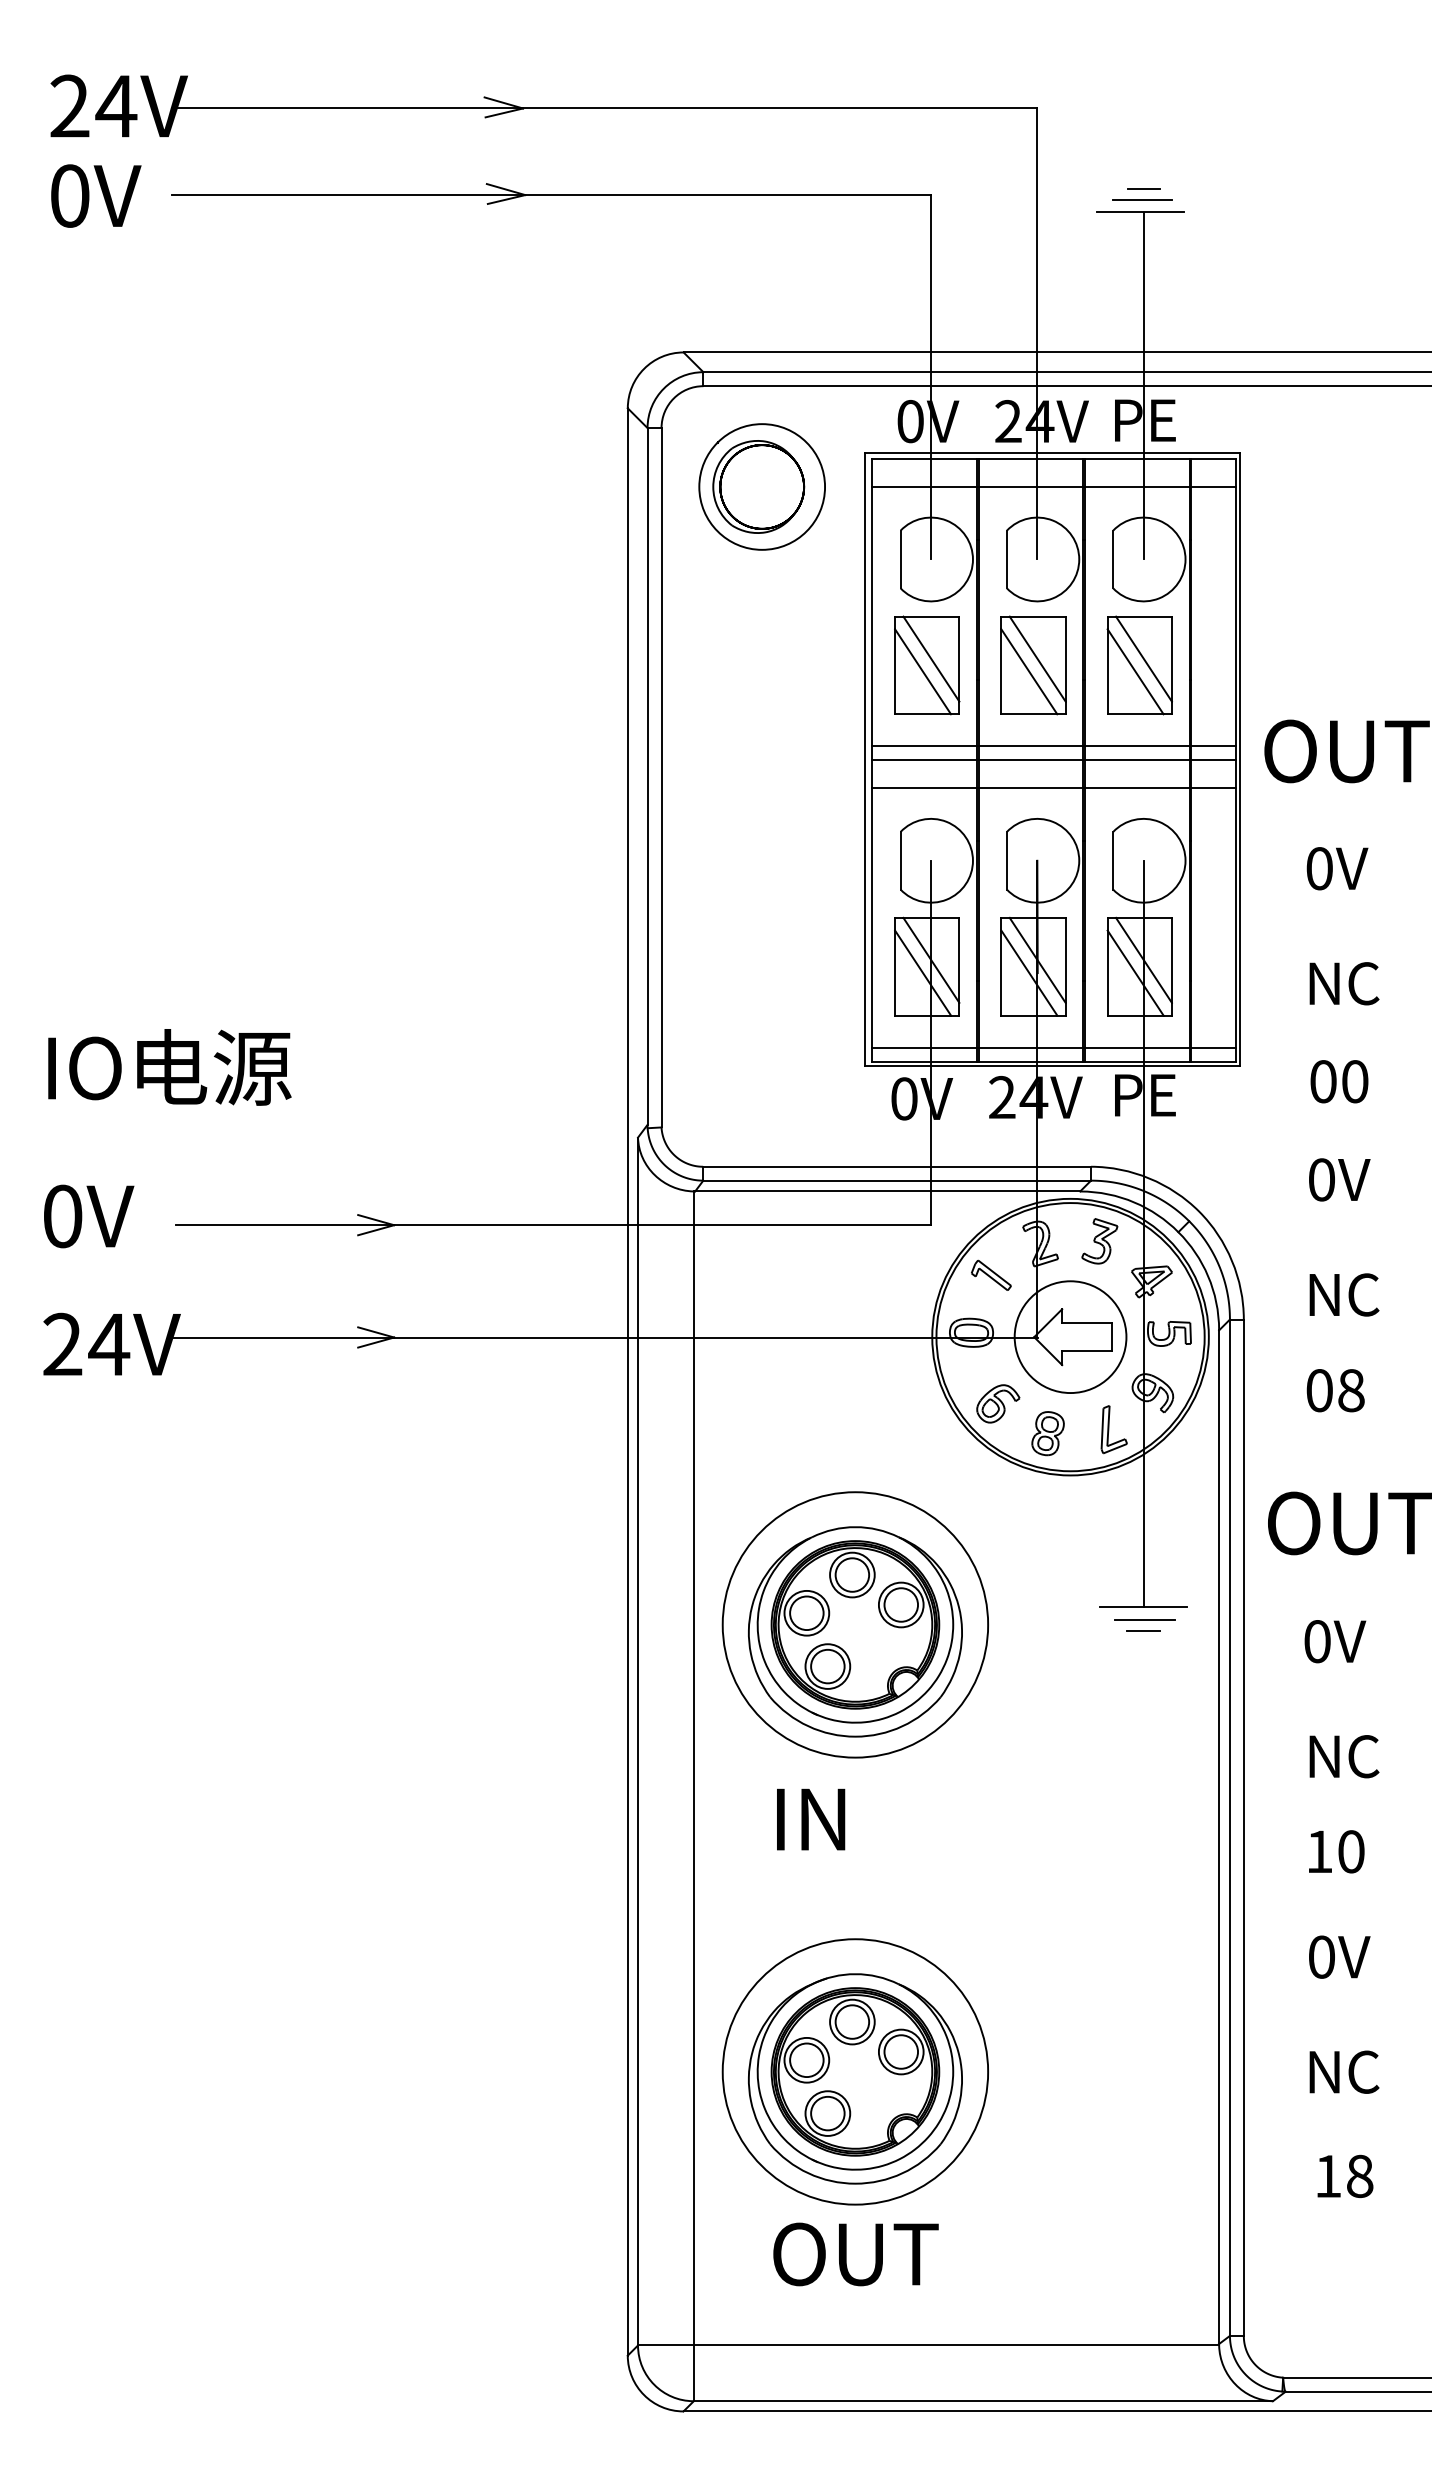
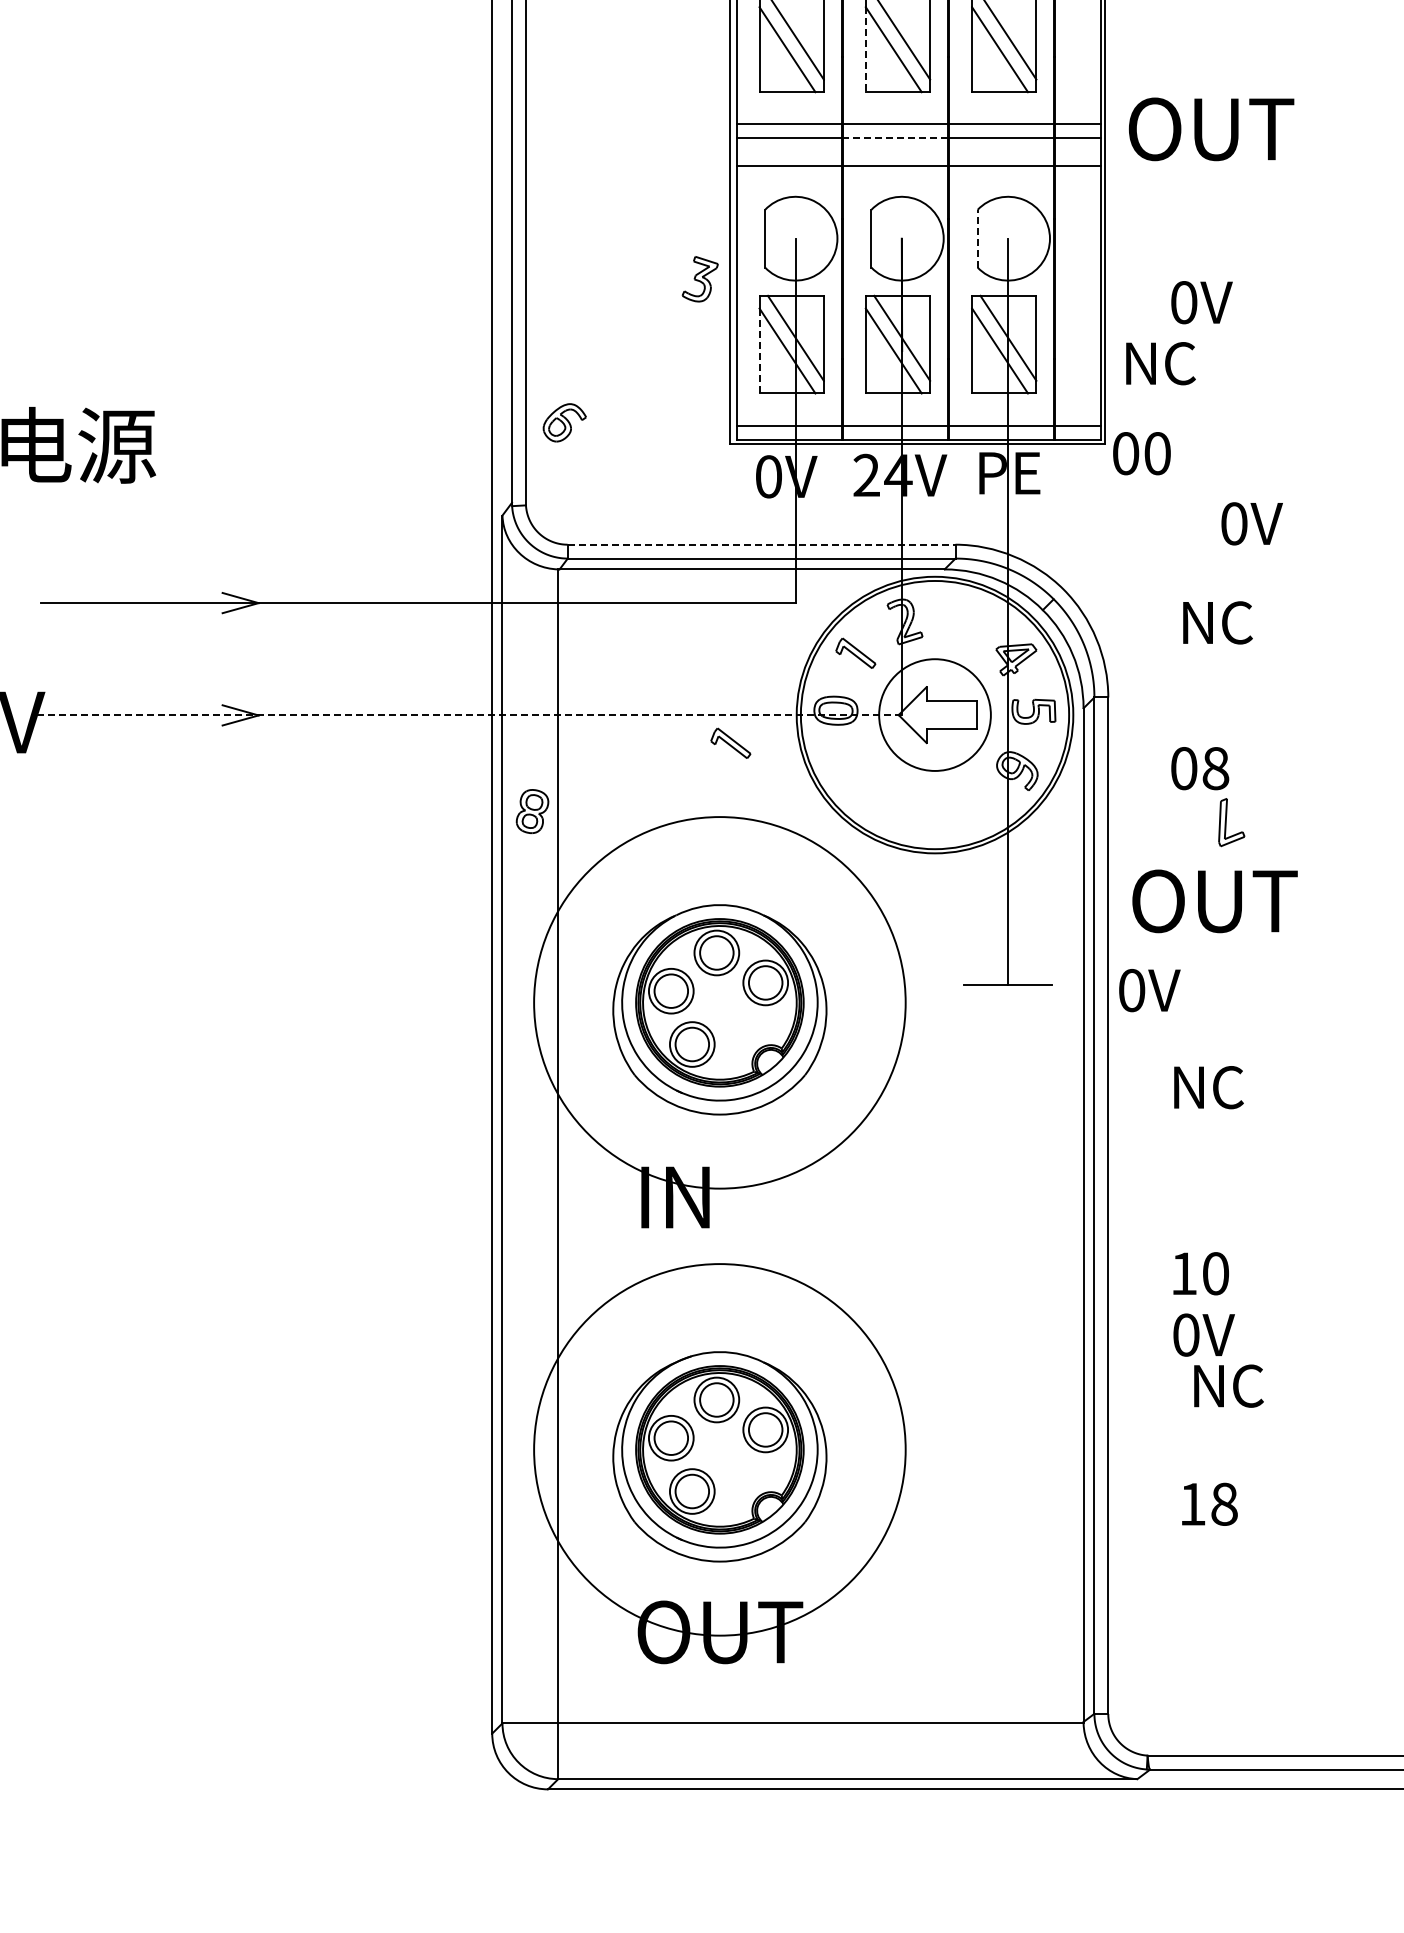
line: (1001, 672) -> (865, 50), solid -> dashed
line: (1030, 760) -> (894, 138), solid -> dashed
line: (1113, 860) -> (977, 238), solid -> dashed
text: (1337, 868) -> (1201, 302), moved
line: (895, 973) -> (759, 351), solid -> dashed
text: (1344, 983) -> (1160, 363), moved
text: (1339, 1081) -> (1141, 453), moved
line: (897, 1166) -> (761, 544), solid -> dashed
text: (1339, 1179) -> (1251, 523), moved
part: (1099, 1241) -> (699, 279), moved
text: (1344, 1294) -> (1217, 622), moved
line: (604, 1337) -> (468, 715), solid -> dashed
part: (866, 1364) -> (730, 742), added
part: (998, 1403) -> (564, 422), moved
part: (1113, 1429) -> (1230, 822), moved
part: (1047, 1433) -> (531, 811), moved
line: (1144, 1620) -> (1008, 998), removed
circle: (855, 1624) -> (719, 1002), size x1.4
line: (1143, 1631) -> (1007, 1009), removed
text: (1335, 1641) -> (1149, 990), moved
text: (1344, 1756) -> (1208, 1087), moved
text: (1336, 1851) -> (1200, 1273), moved
circle: (855, 2071) -> (719, 1449), size x1.4
text: (1344, 2071) -> (1228, 1385), moved
text: (1345, 2175) -> (1209, 1503), moved

